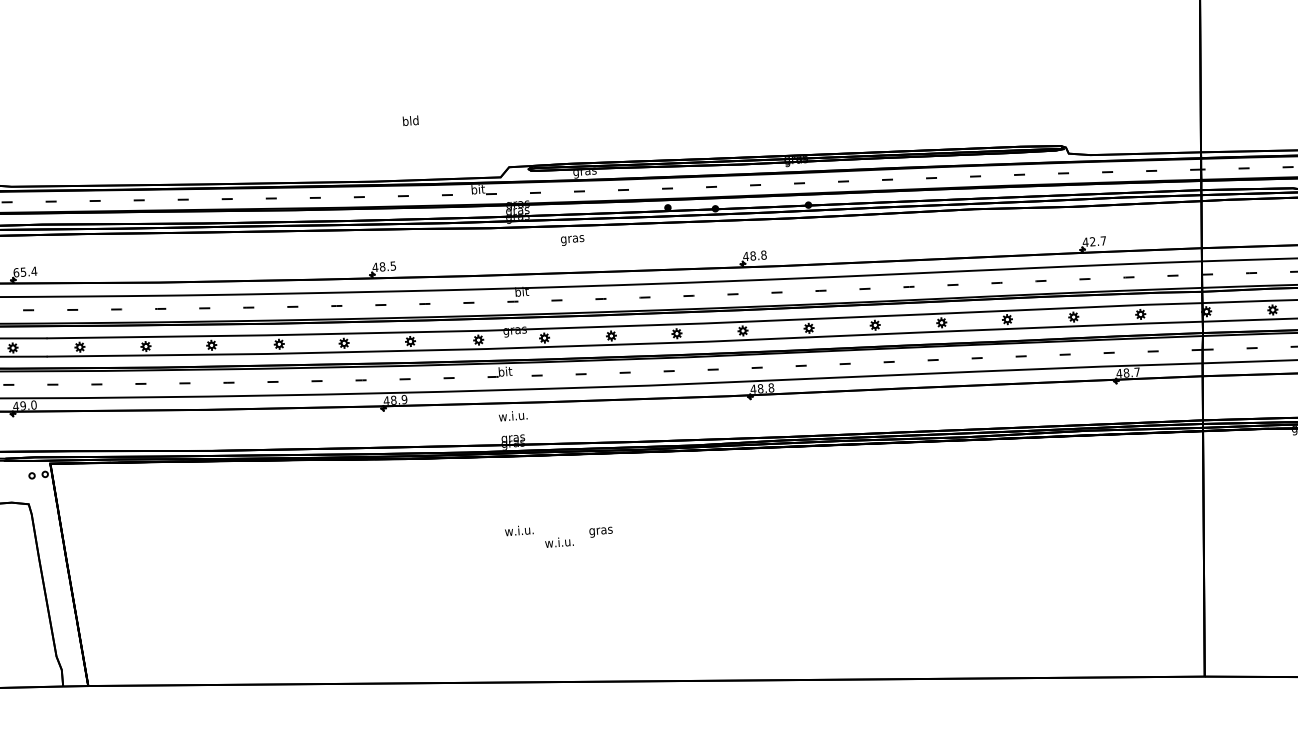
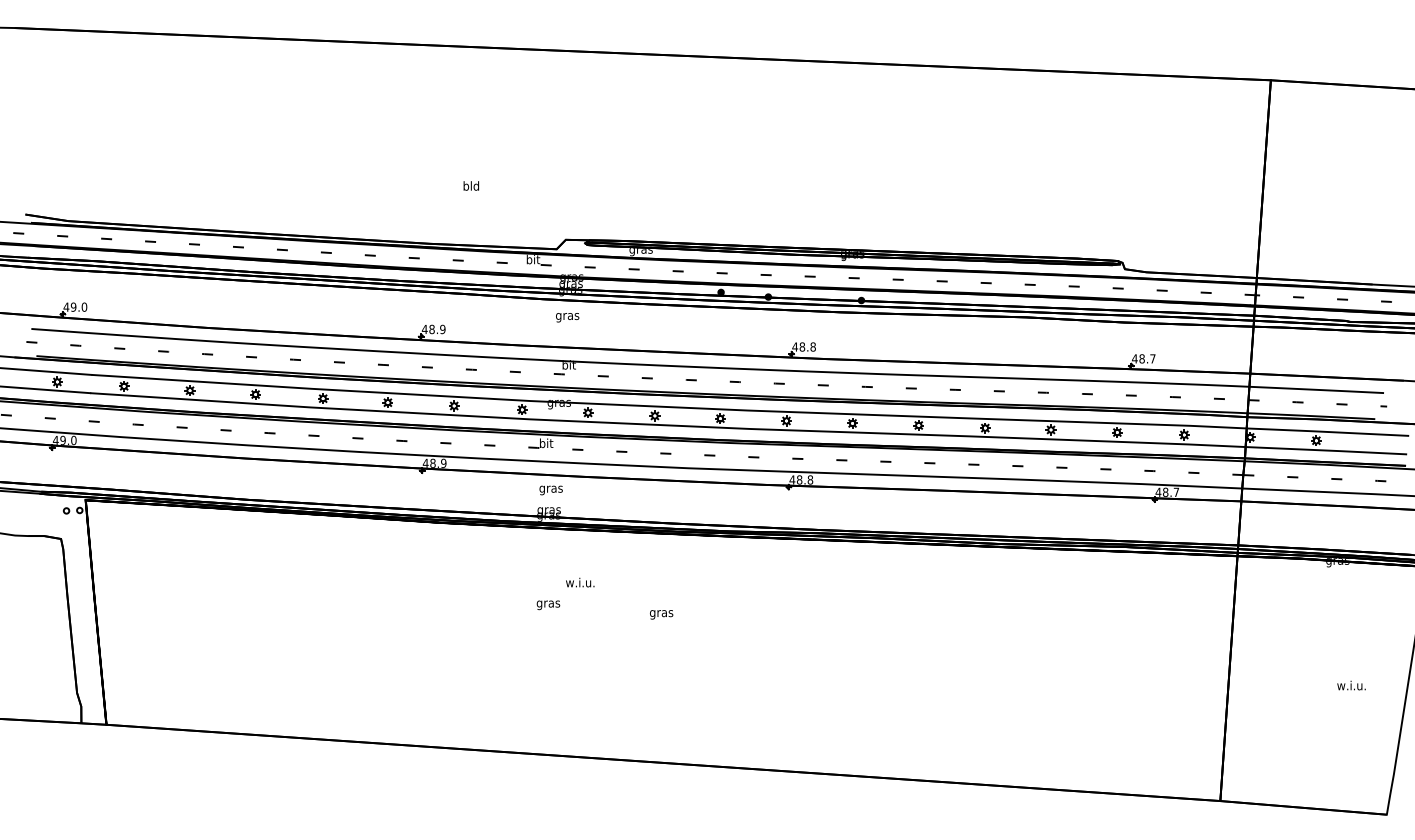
text: (572, 240) -> (567, 317), moved
text: (1092, 241) -> (1141, 358), 42.7 -> 48.7
text: (392, 265) -> (442, 328), 48.5 -> 48.9
text: (25, 271) -> (75, 306), 65.4 -> 49.0
text: (512, 417) -> (550, 489), w.i.u. -> gras
text: (601, 531) -> (661, 614), moved
text: (519, 532) -> (548, 604), w.i.u. -> gras
text: (559, 542) -> (580, 582), moved

